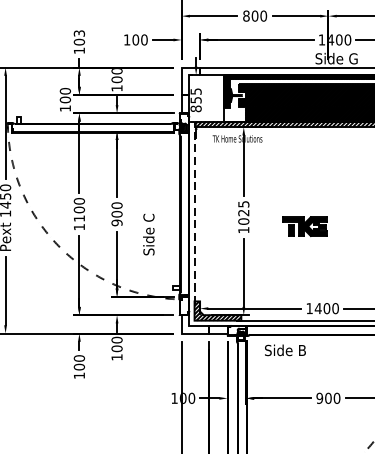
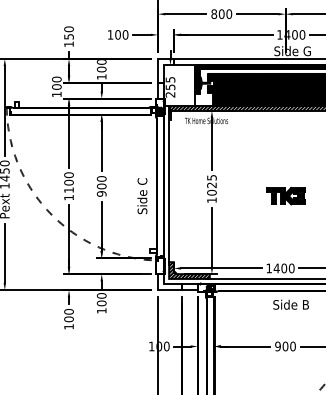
text: (78, 37) -> (68, 32), 103 -> 150
text: (196, 108) -> (170, 94), 855 -> 255
line: (194, 215) -> (169, 187), dashed -> solid
part: (304, 227) -> (285, 196), moved
text: (148, 235) -> (142, 196), moved
text: (284, 350) -> (290, 304), moved

